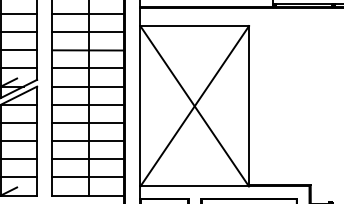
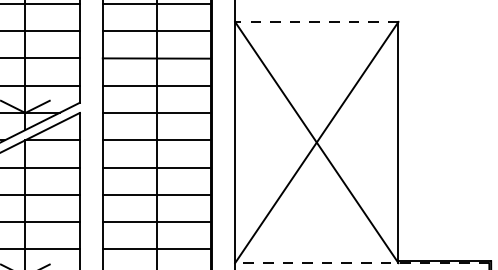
line: (194, 26) -> (316, 22), solid -> dashed
line: (224, 186) -> (361, 263), solid -> dashed

